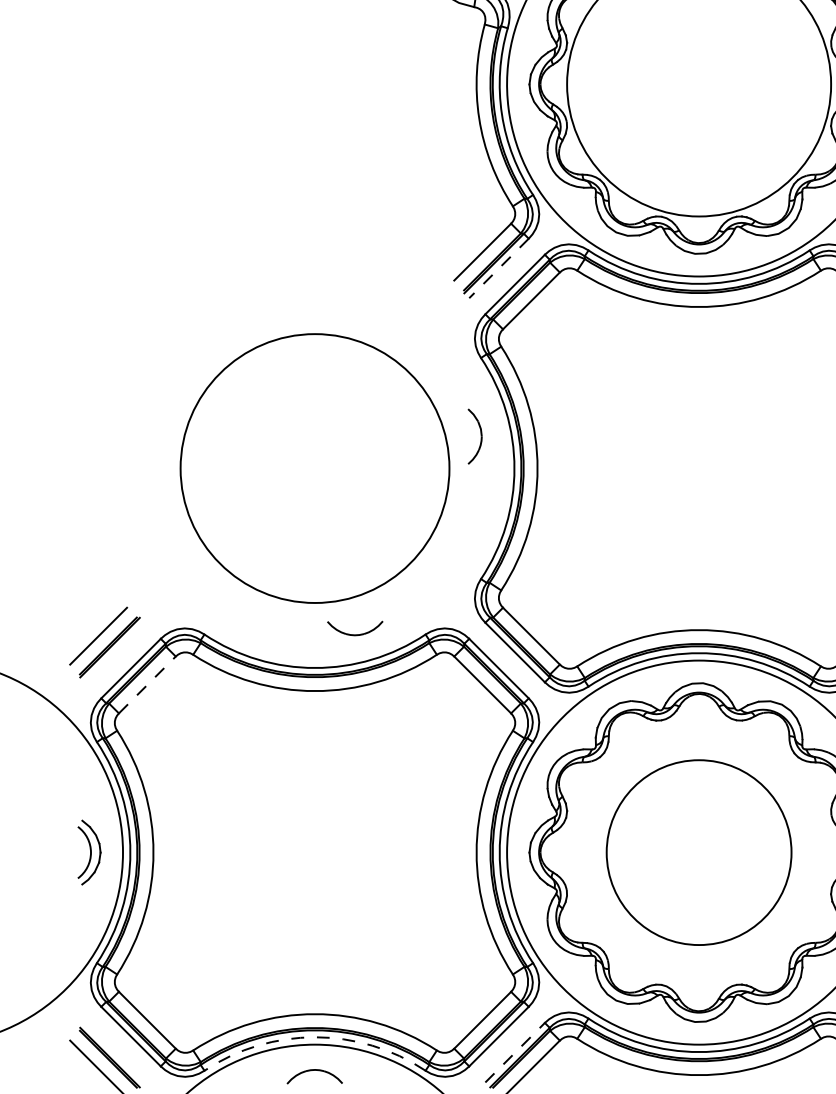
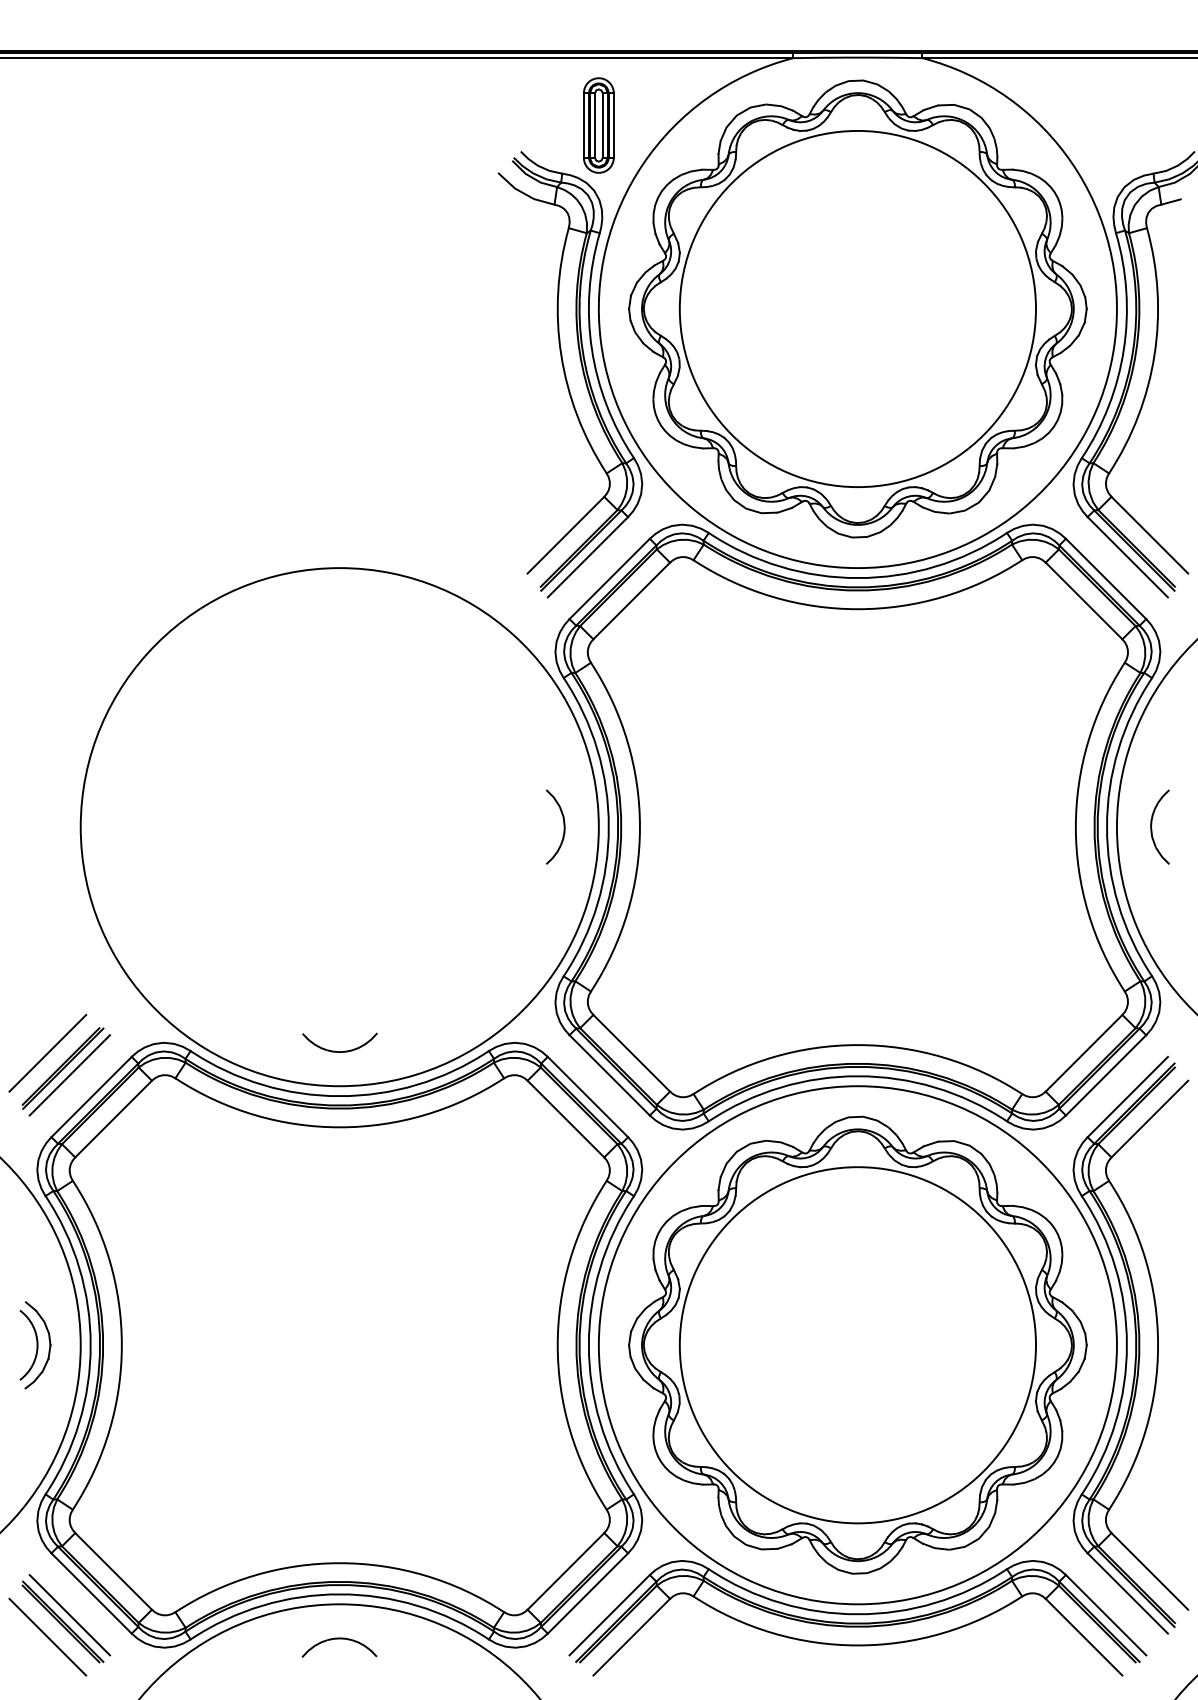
line: (498, 268) -> (587, 557), dashed -> solid
part: (480, 436) -> (563, 826), moved
circle: (314, 468) -> (339, 827), size x1.43
part: (351, 634) -> (335, 1050), moved
line: (114, 652) -> (69, 1075), added
line: (147, 684) -> (113, 1118), dashed -> solid
circle: (698, 852) -> (857, 1345), size x1.43
arc: (314, 1037) -> (339, 1594), dashed -> solid
line: (114, 1052) -> (69, 1615), added
line: (514, 1052) -> (609, 1615), dashed -> solid

